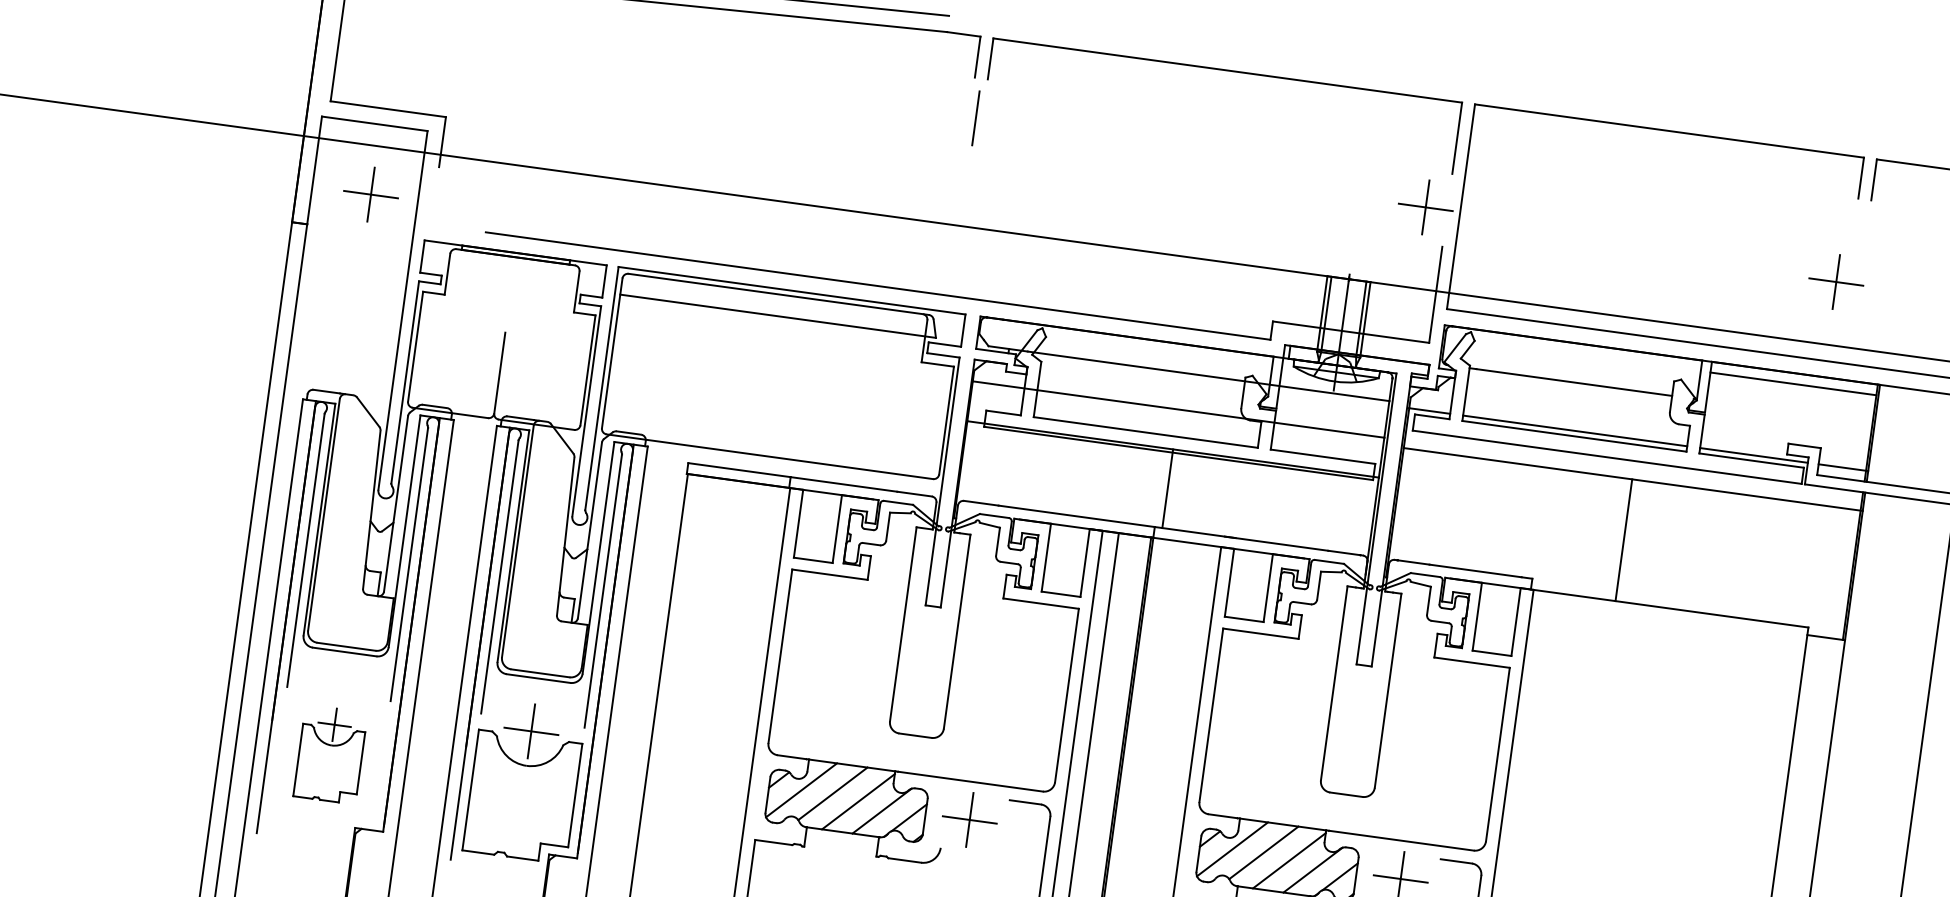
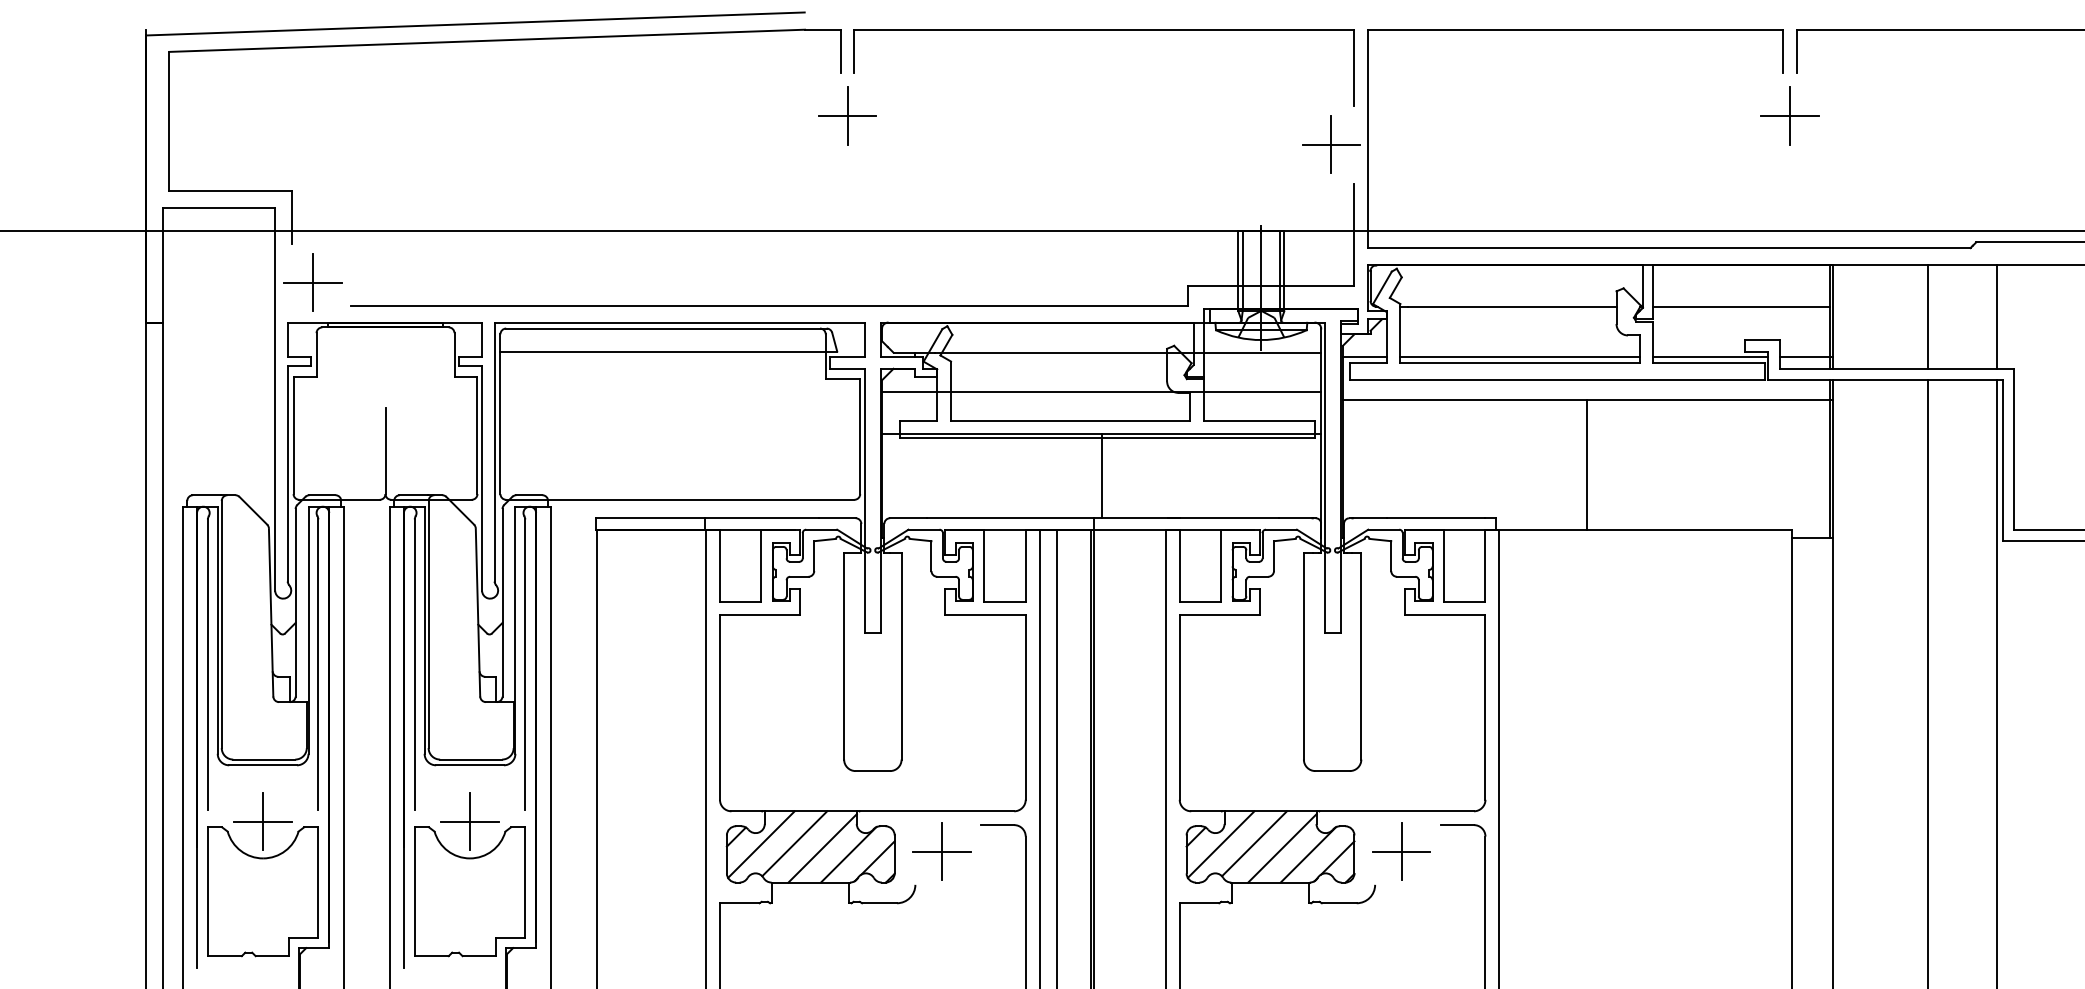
line: (975, 117) -> (847, 115), added
part: (370, 194) -> (312, 282), moved
part: (1835, 281) -> (1789, 115), moved
line: (1793, 383) -> (1741, 306), moved
part: (330, 754) -> (262, 874), size x1.67

